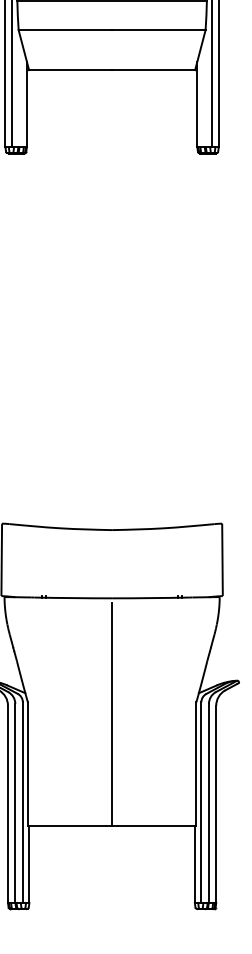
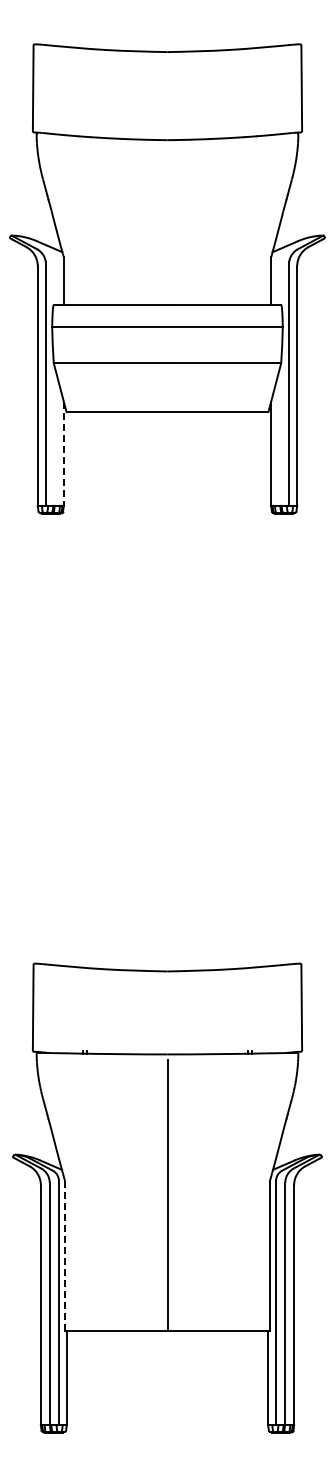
line: (26, 105) -> (63, 454), solid -> dashed
line: (28, 763) -> (65, 1255), solid -> dashed

